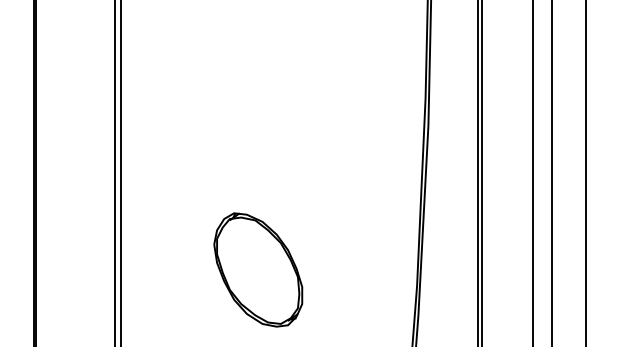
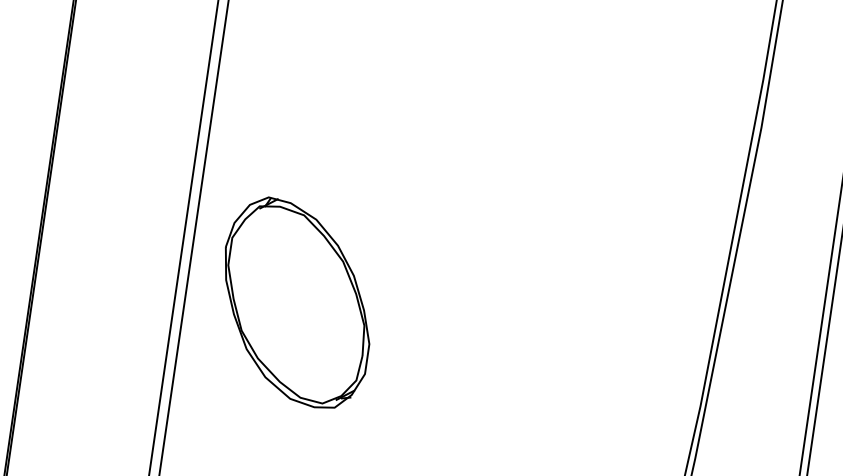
part: (258, 269) -> (297, 302), moved

